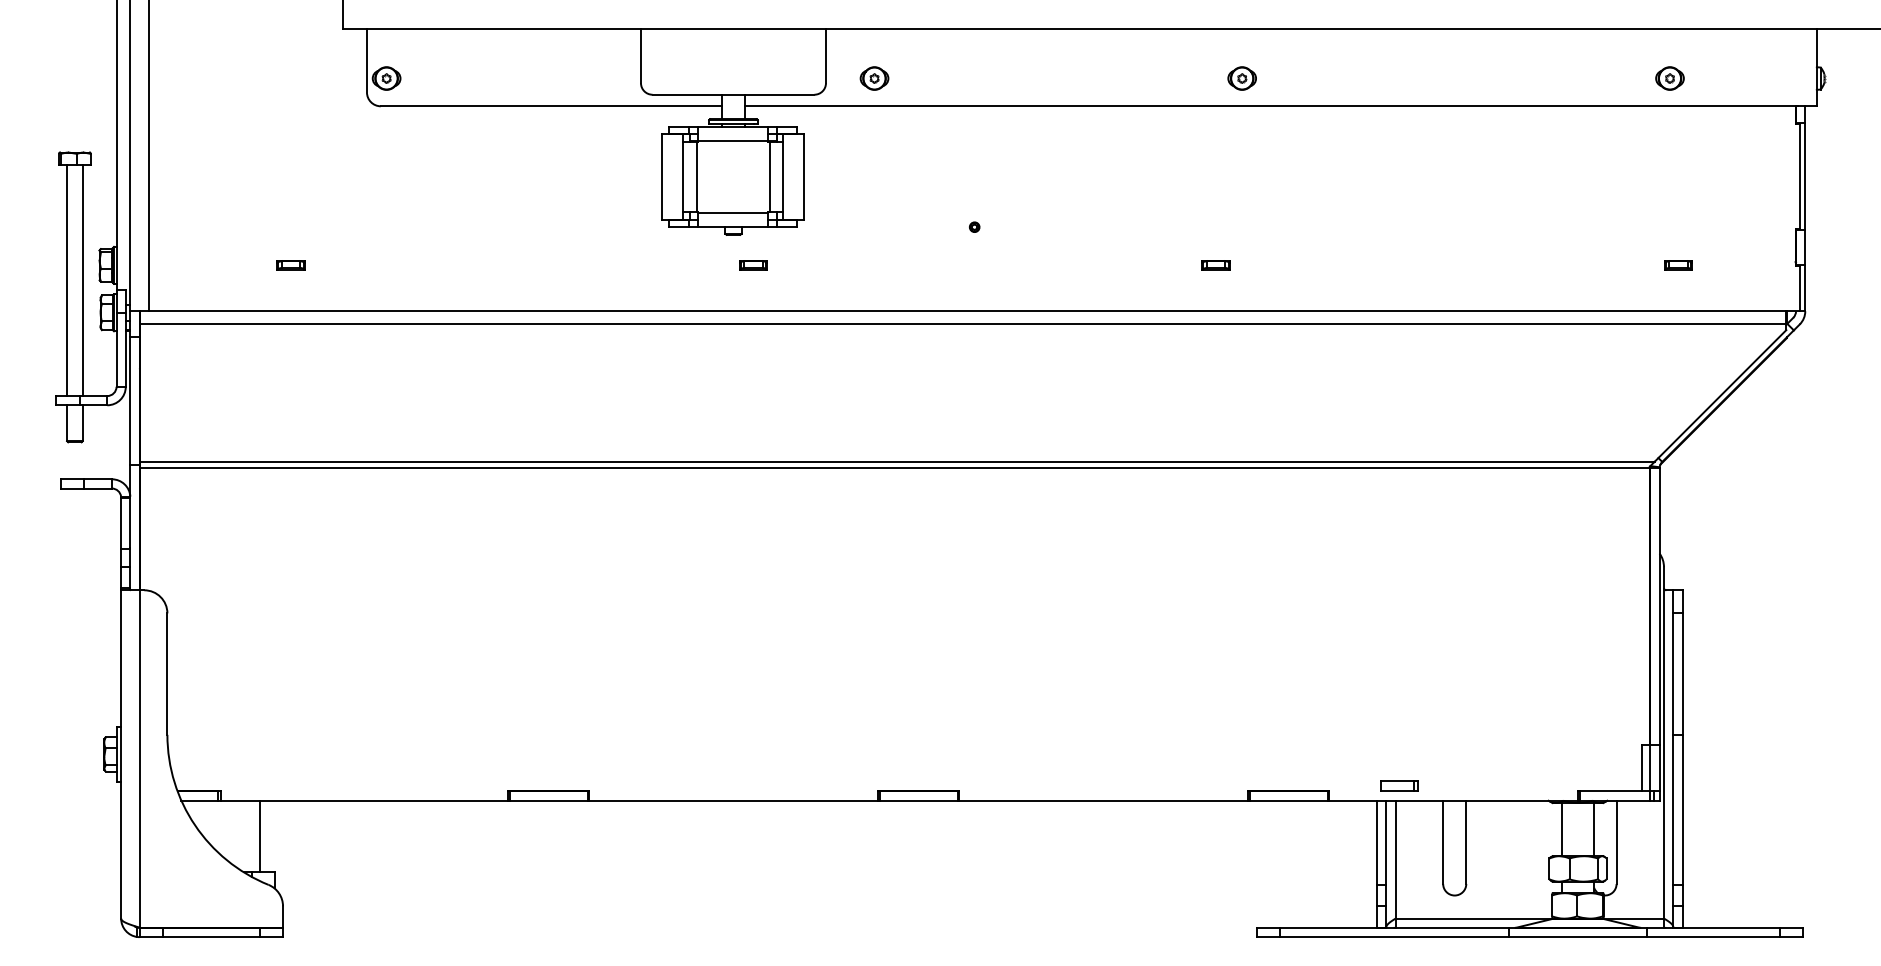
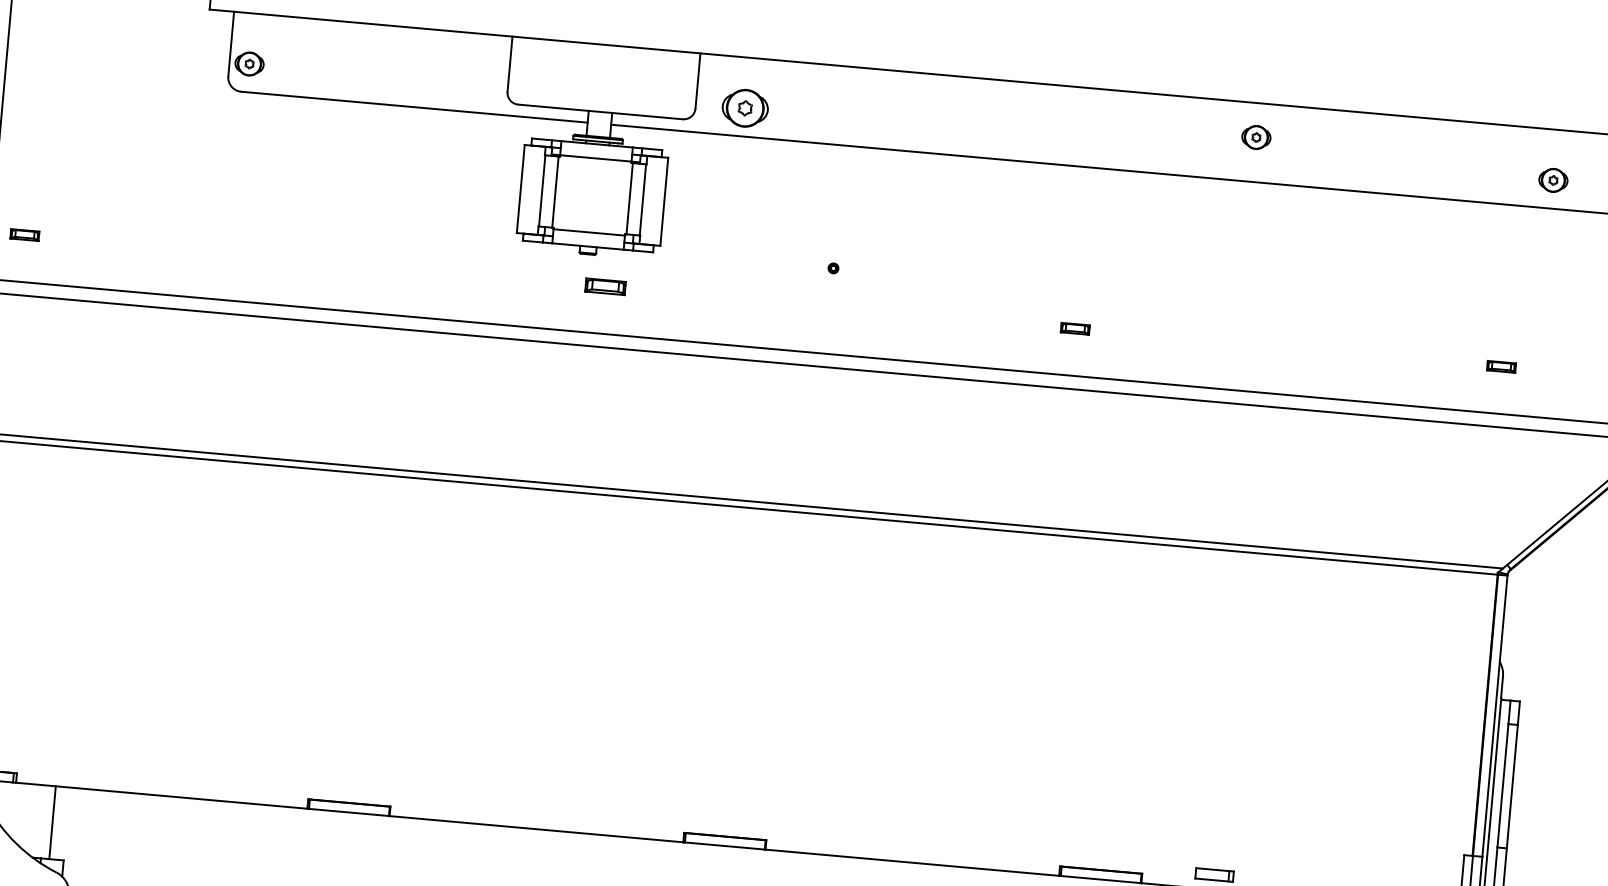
part: (874, 78) -> (745, 108), size x1.6
part: (1241, 78) -> (1255, 137), moved
part: (290, 265) -> (24, 235), moved
part: (753, 265) -> (605, 287), size x1.4
part: (1678, 265) -> (1501, 367), moved

